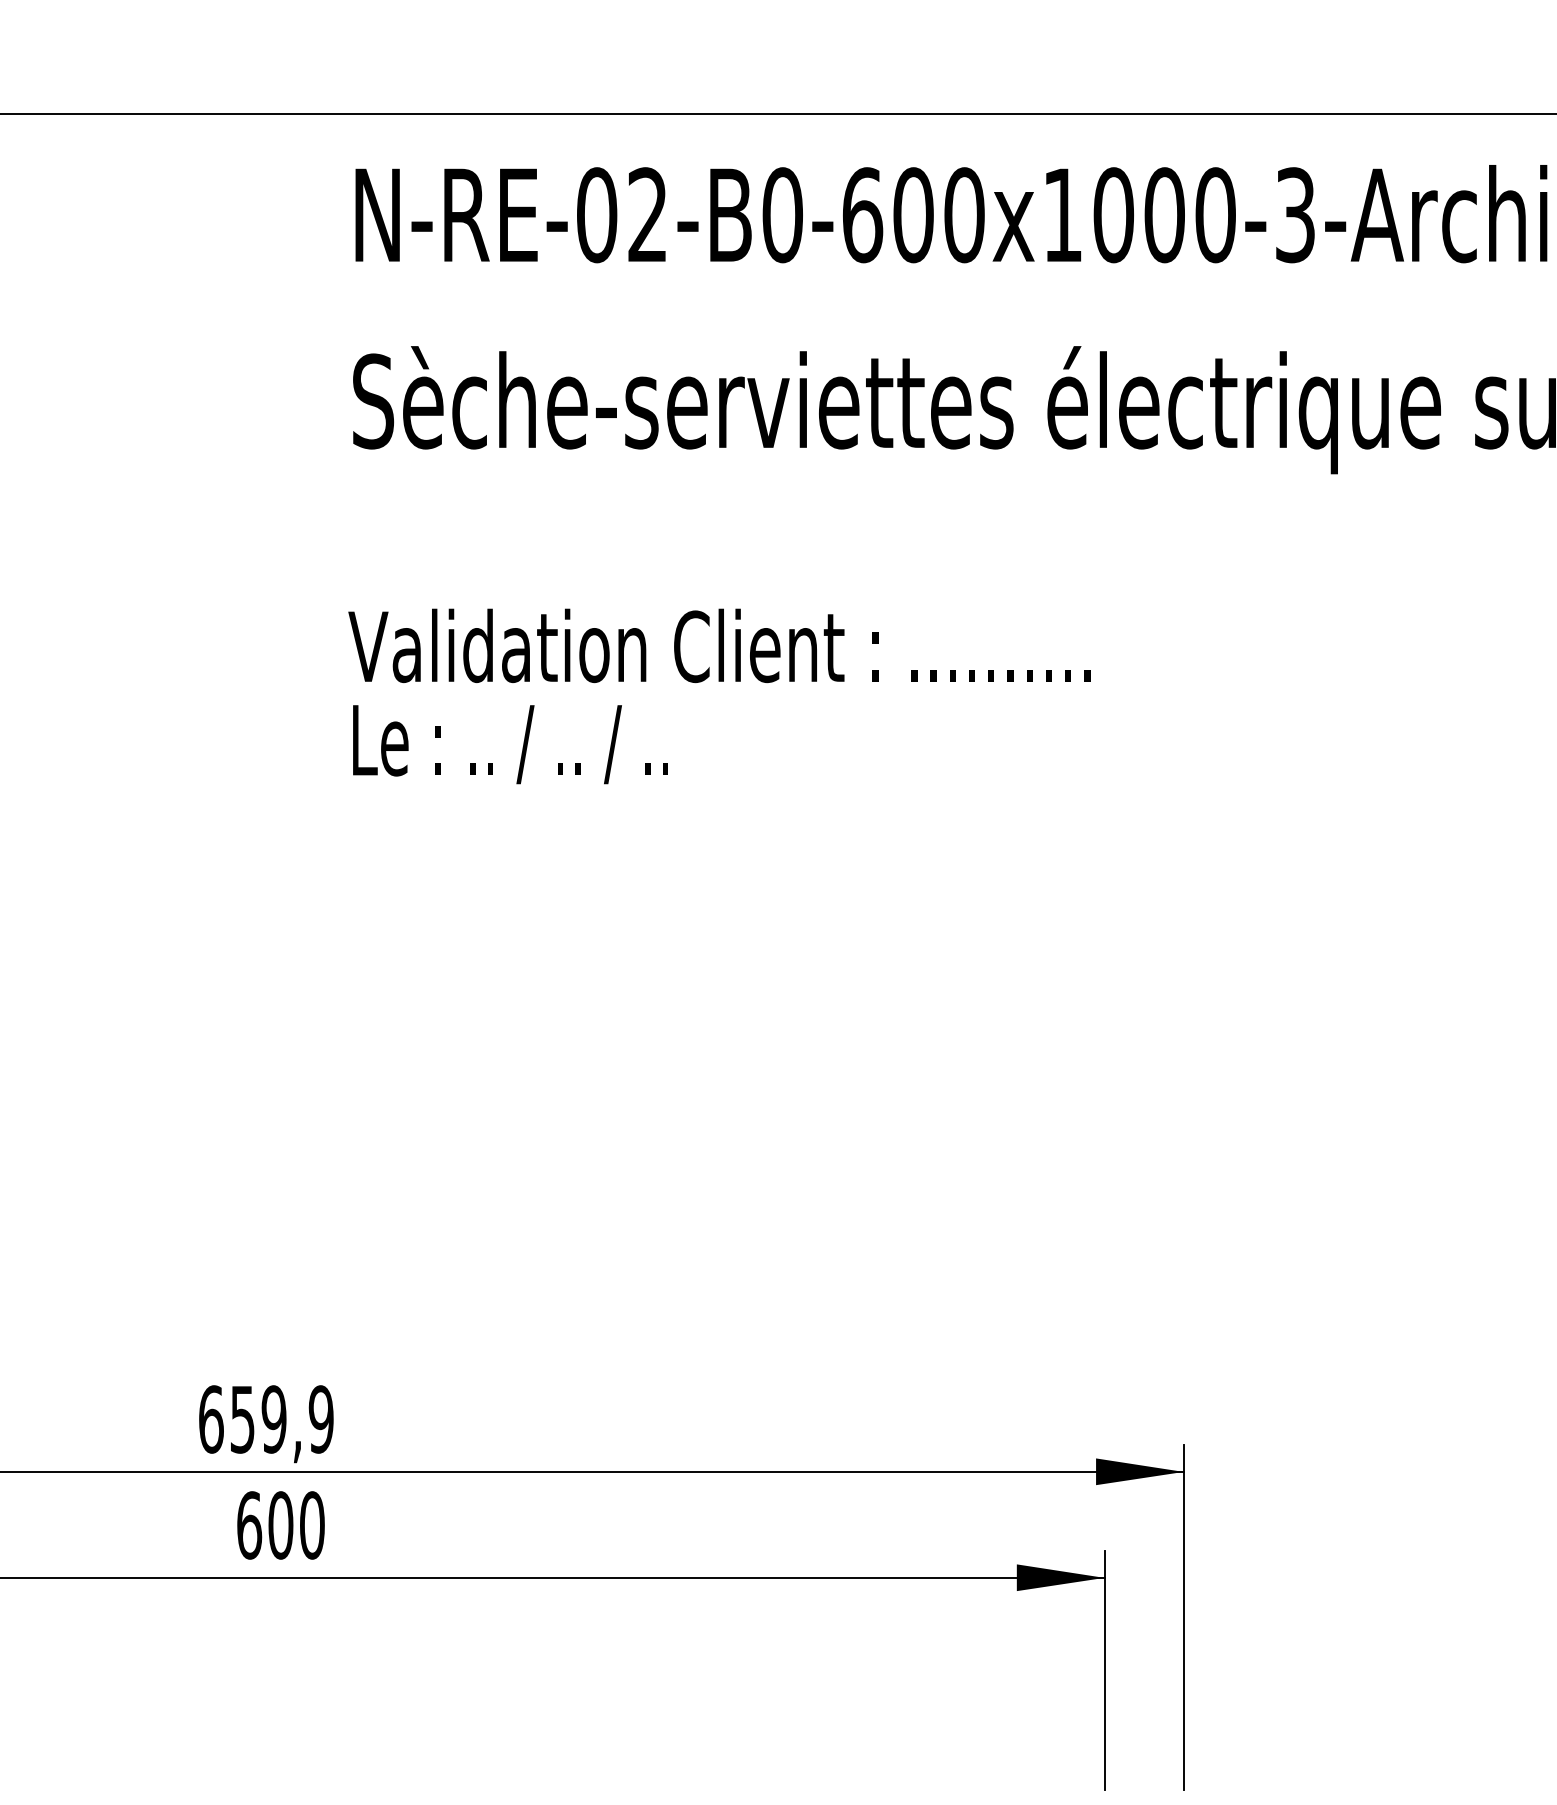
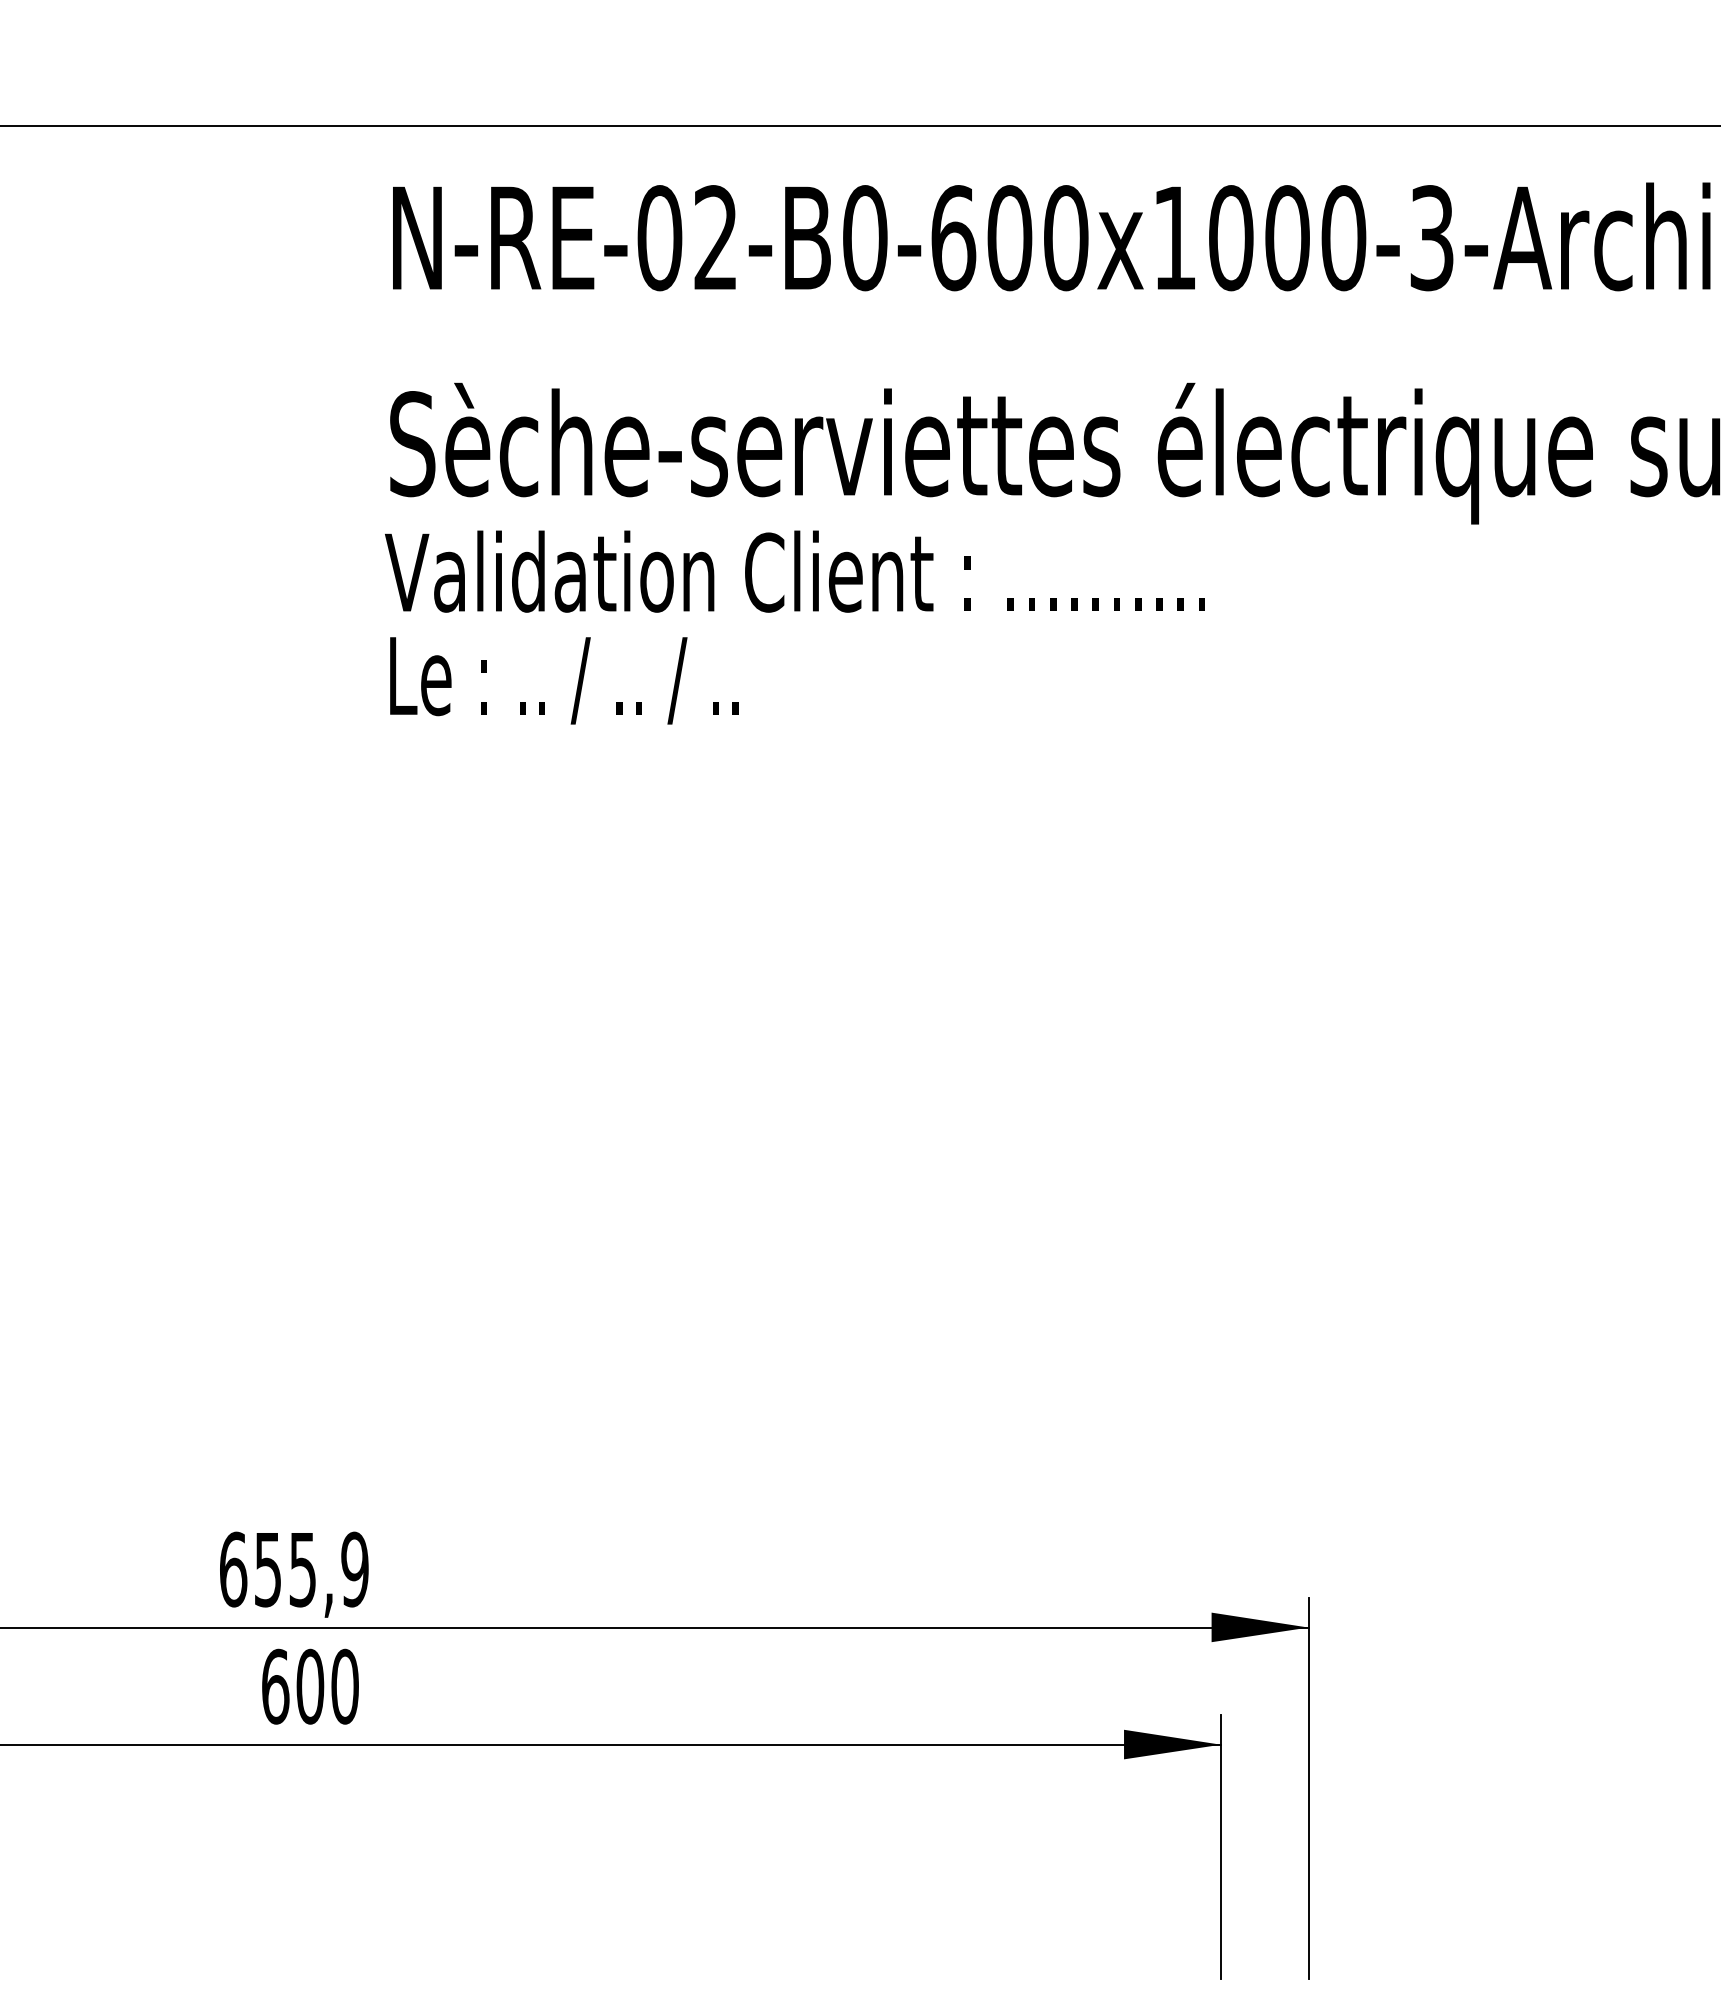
text: (719, 696) -> (795, 627), moved
text: (273, 1419) -> (302, 1569), 659,9 -> 655,9

